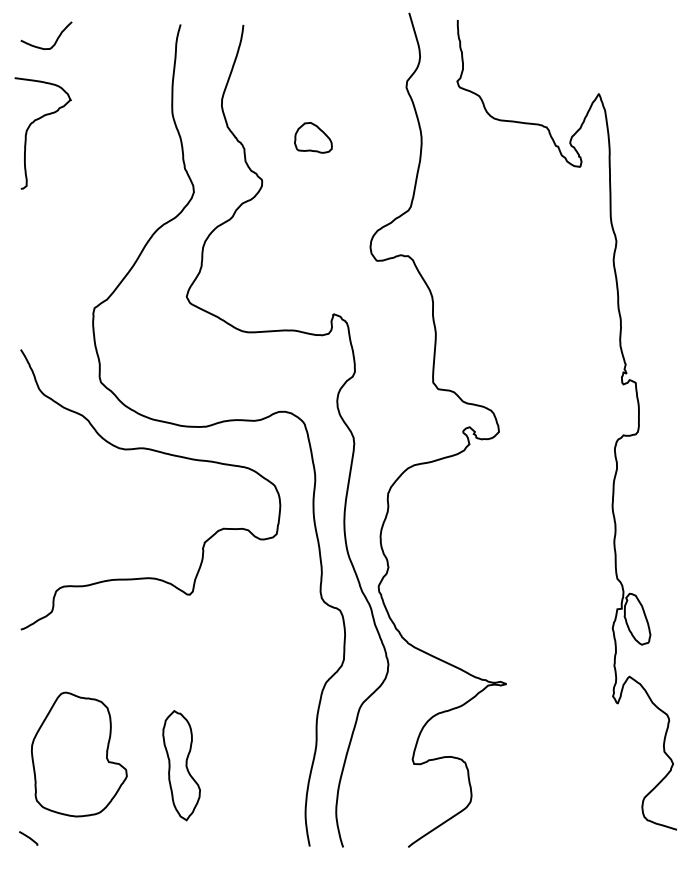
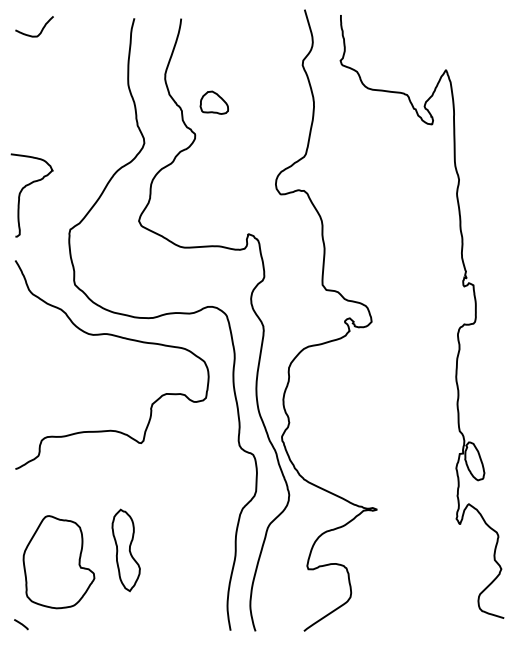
curve: (37, 121) -> (27, 186), moved
part: (312, 137) -> (213, 102), moved
part: (180, 765) -> (125, 550), moved

